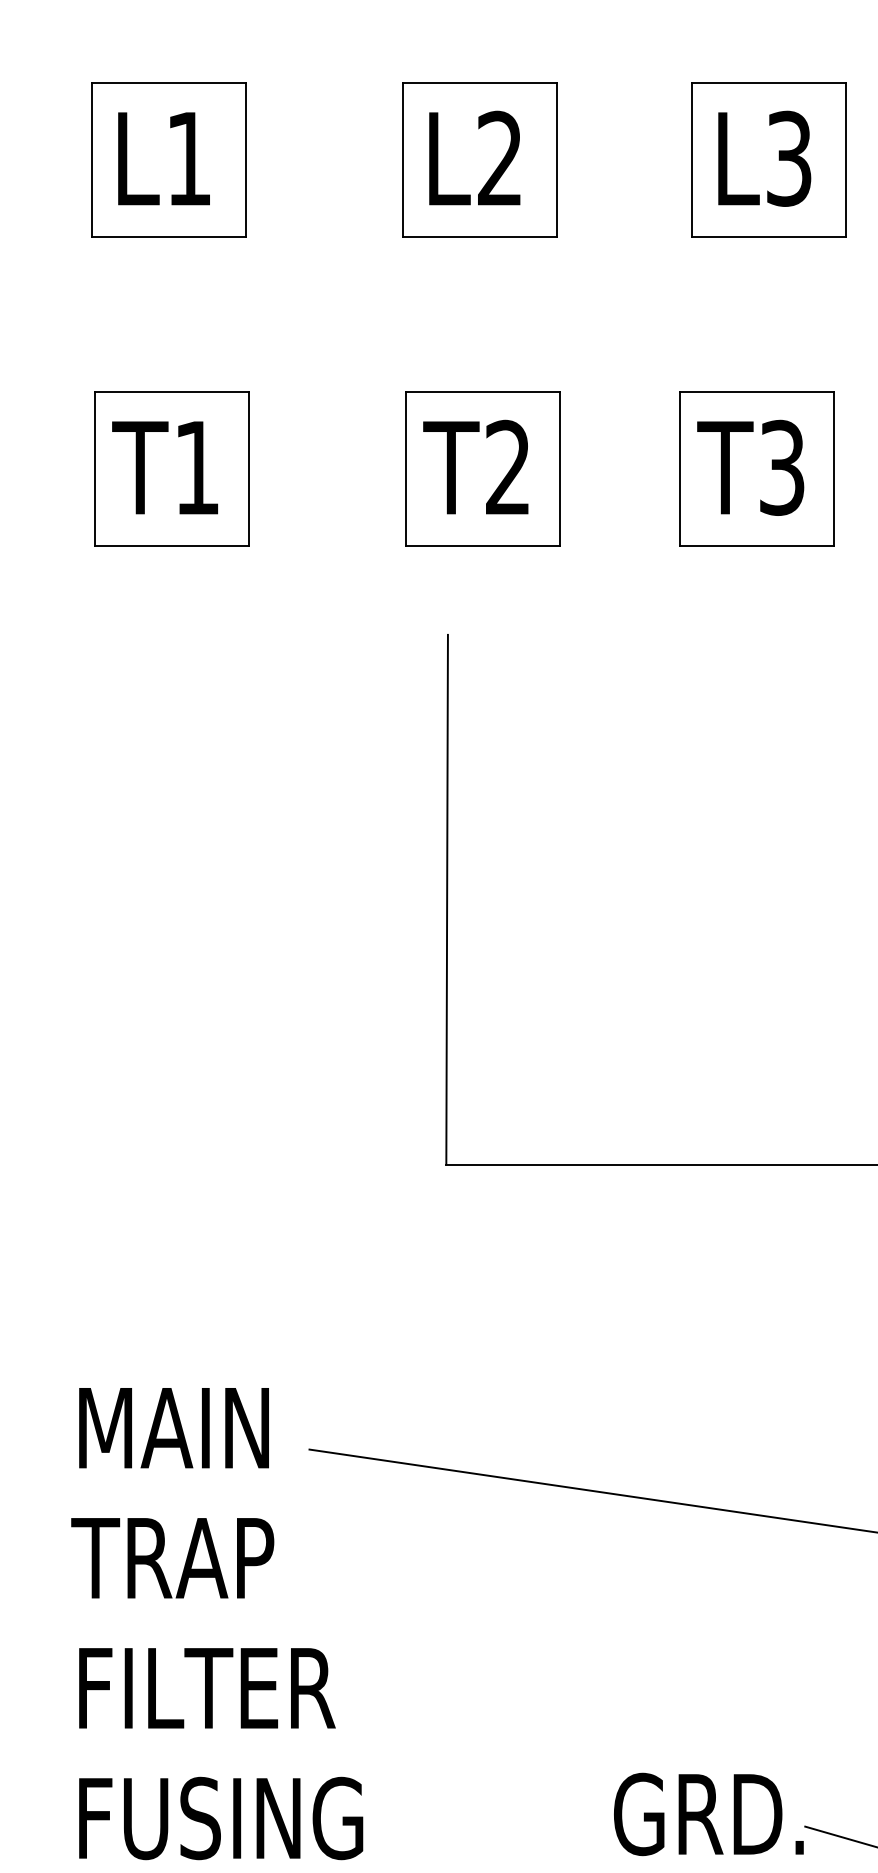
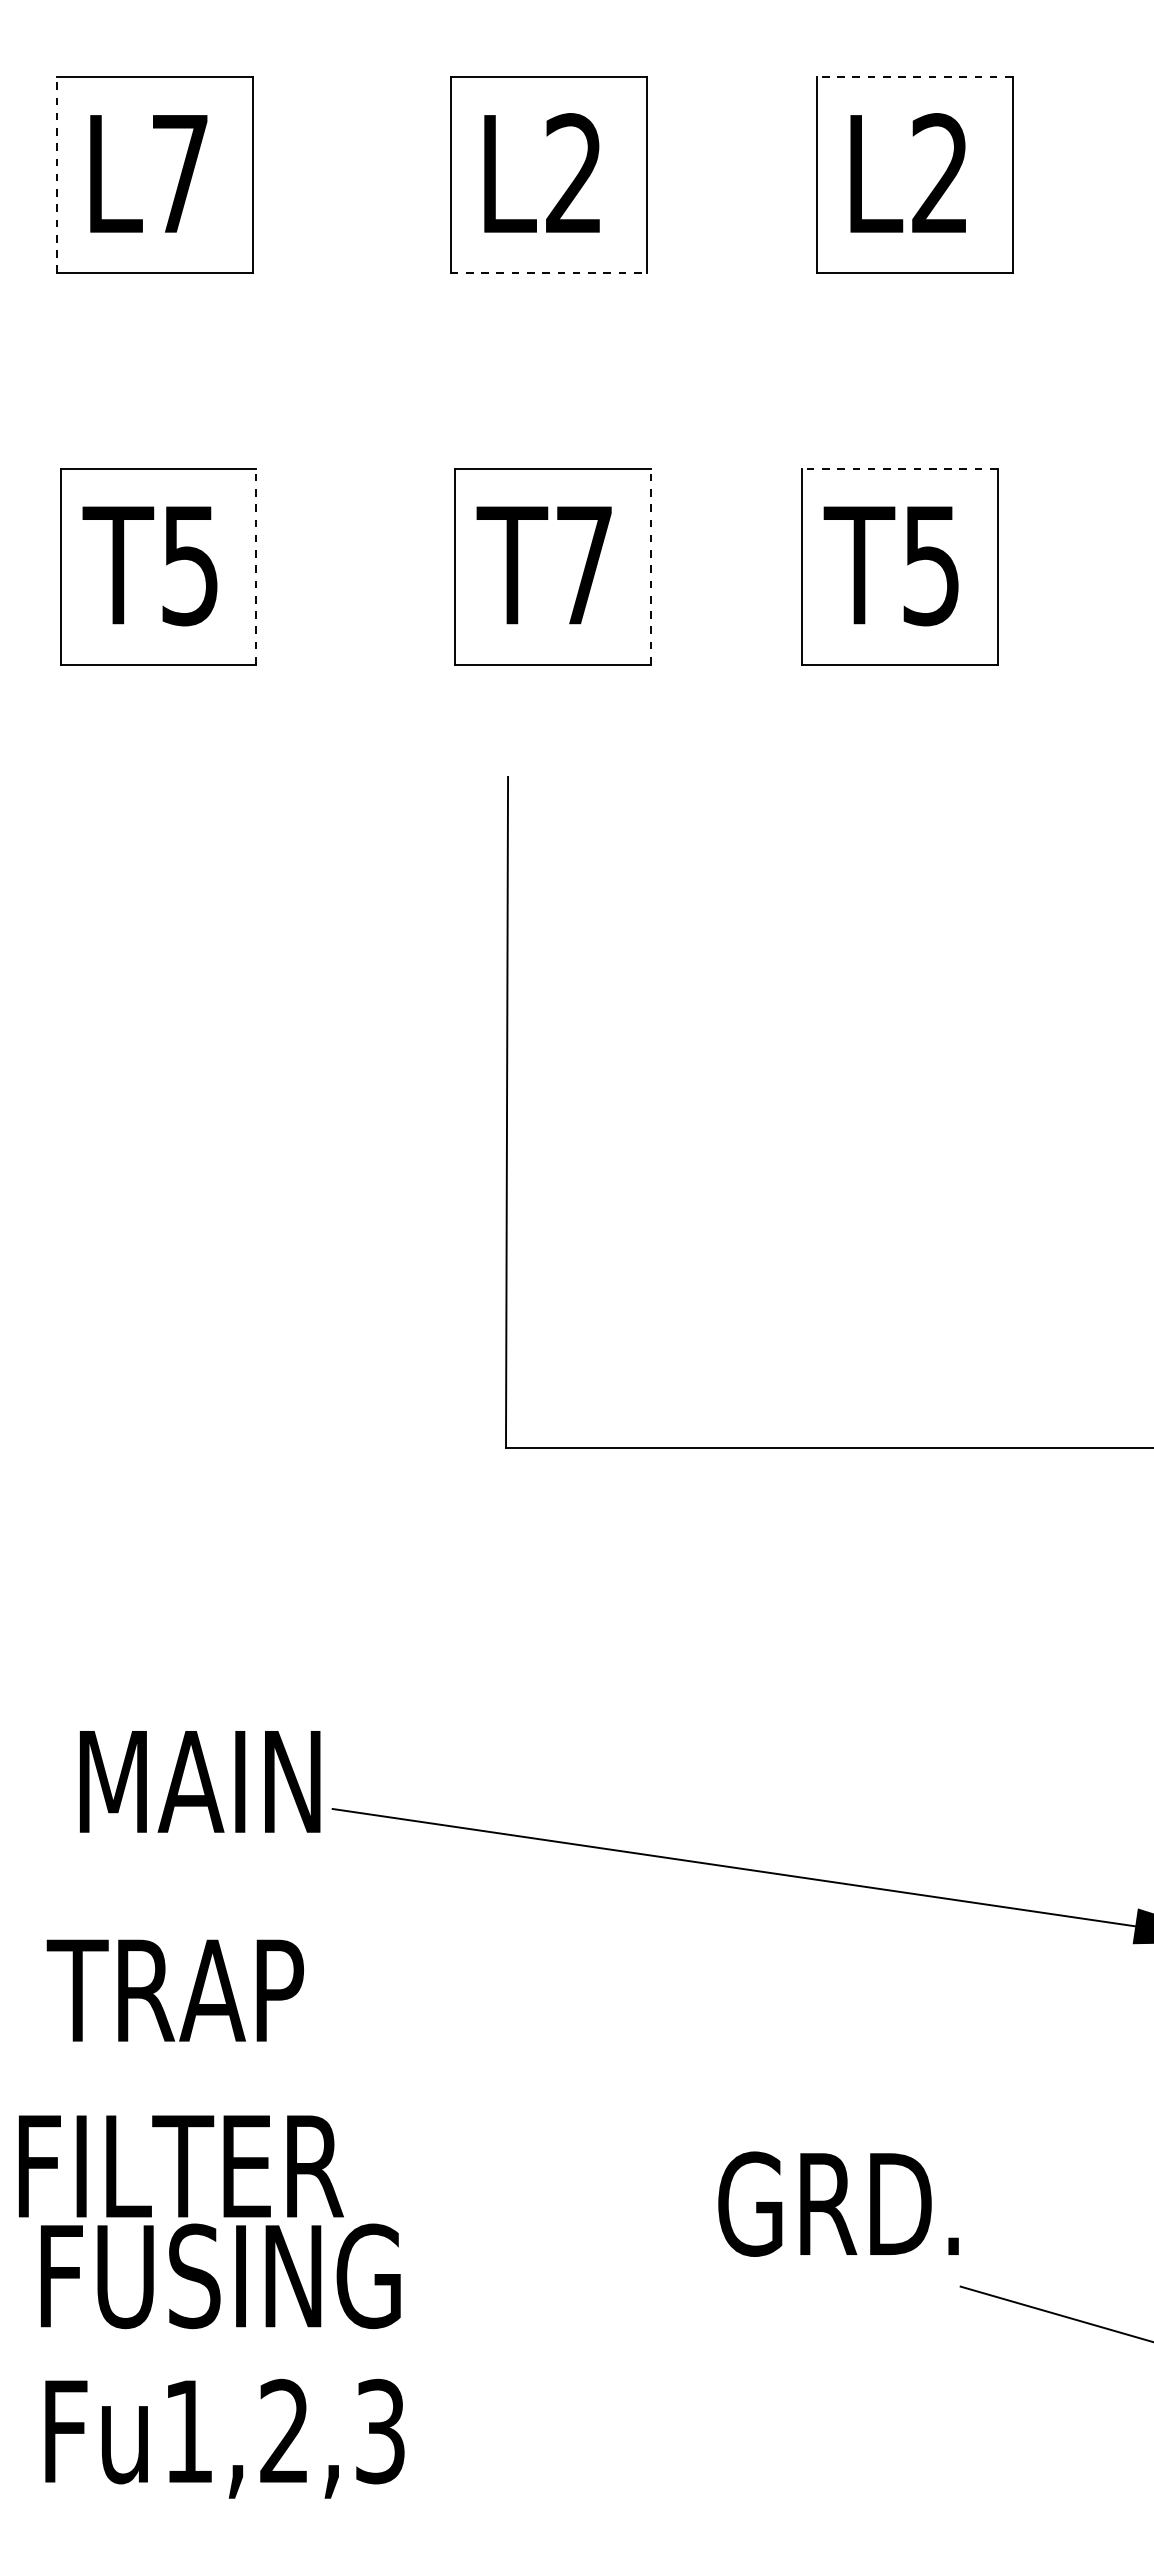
line: (768, 82) -> (914, 77), solid -> dashed
text: (189, 158) -> (180, 173), L1 -> L7
text: (789, 158) -> (940, 173), L3 -> L2
line: (91, 160) -> (56, 175), solid -> dashed
line: (479, 237) -> (548, 273), solid -> dashed
line: (756, 391) -> (899, 468), solid -> dashed
text: (507, 467) -> (583, 564), T2 -> T7
text: (782, 467) -> (931, 564), T3 -> T5
text: (196, 468) -> (189, 566), T1 -> T5
line: (249, 468) -> (256, 566), solid -> dashed
line: (560, 468) -> (650, 566), solid -> dashed
text: (174, 1427) -> (200, 1781), moved
text: (172, 1558) -> (174, 1990), moved
text: (207, 1688) -> (181, 2166), moved
text: (708, 1813) -> (838, 2203), moved

